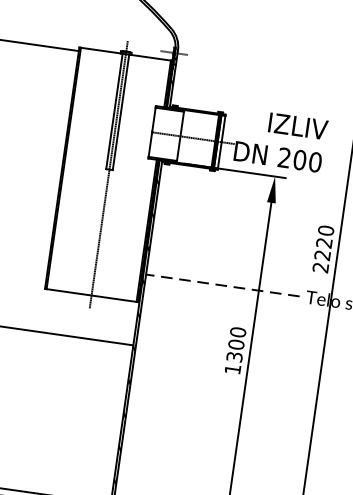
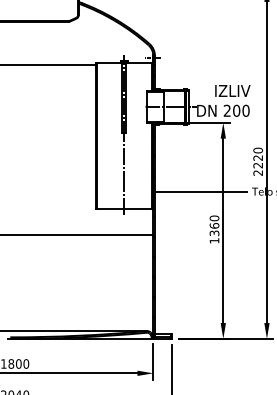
line: (222, 284) -> (201, 191), dashed -> solid
text: (234, 343) -> (213, 225), 1300 -> 1360

